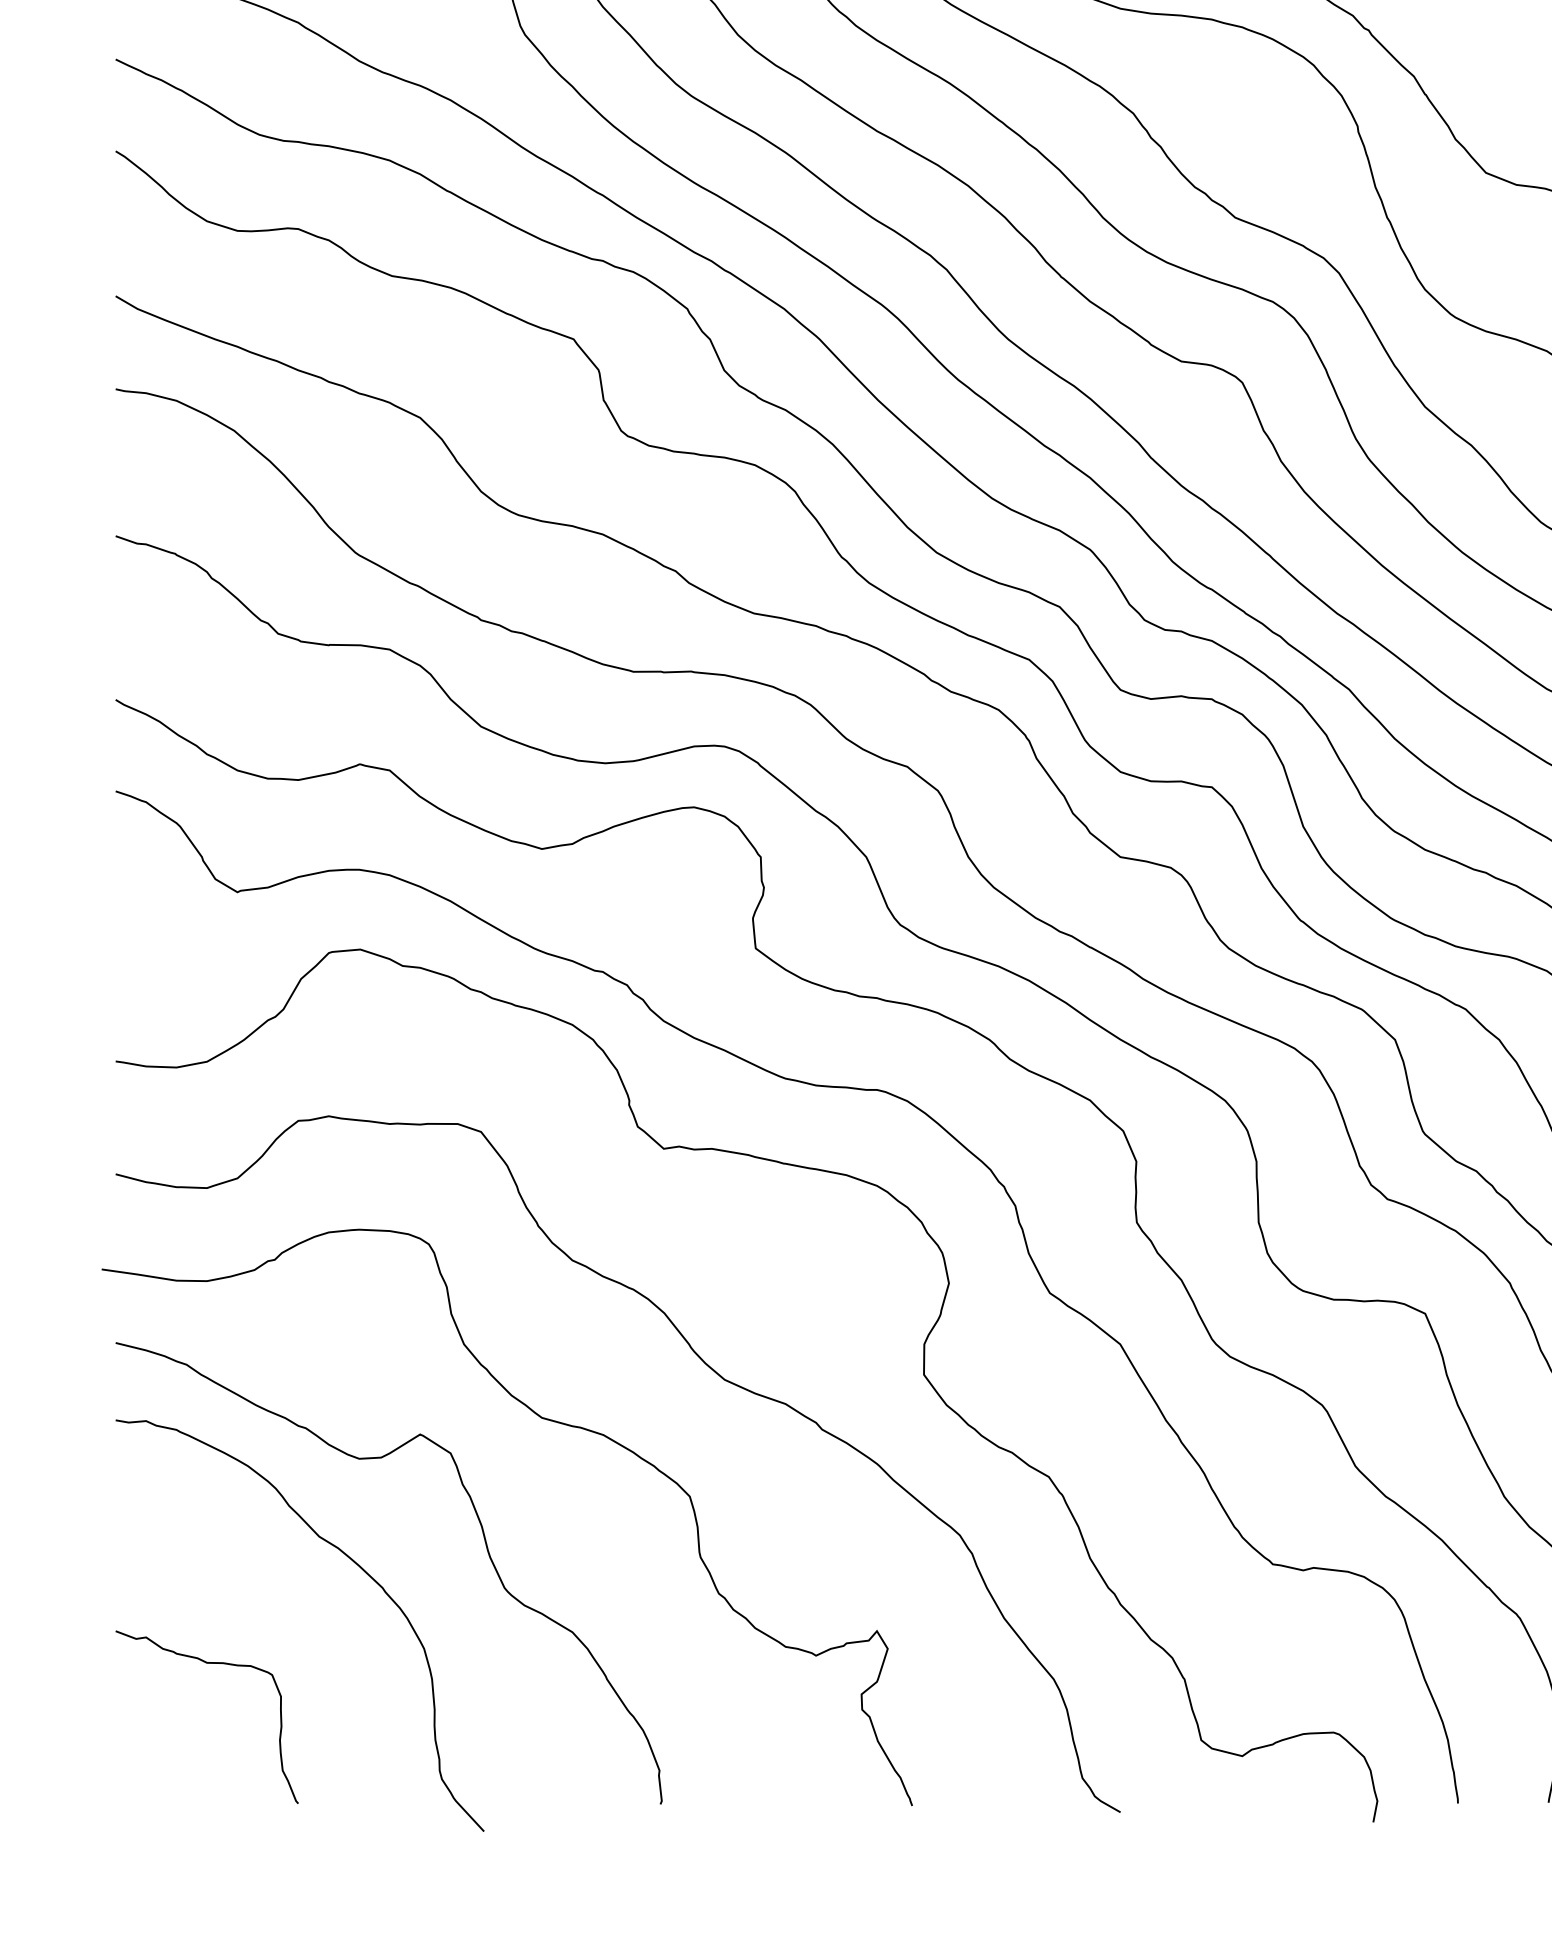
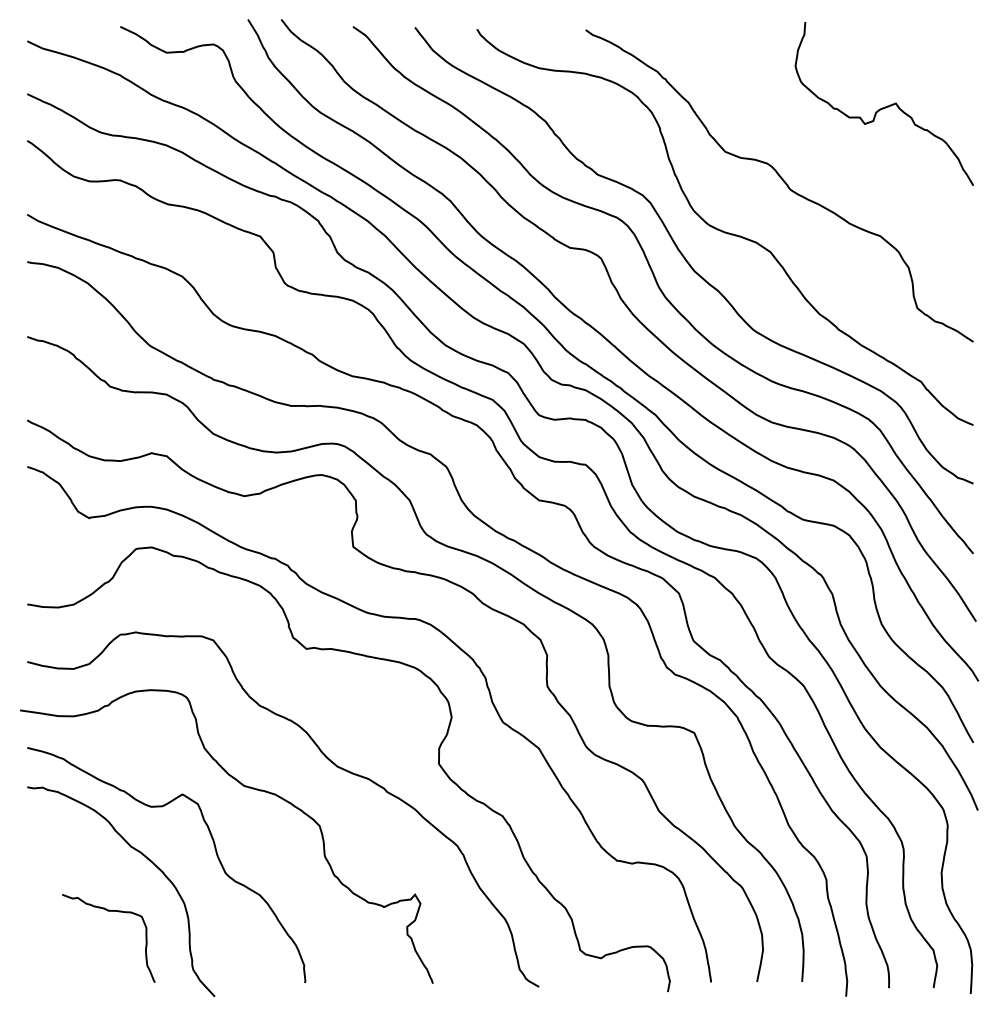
curve: (206, 1664) -> (108, 911), moved

